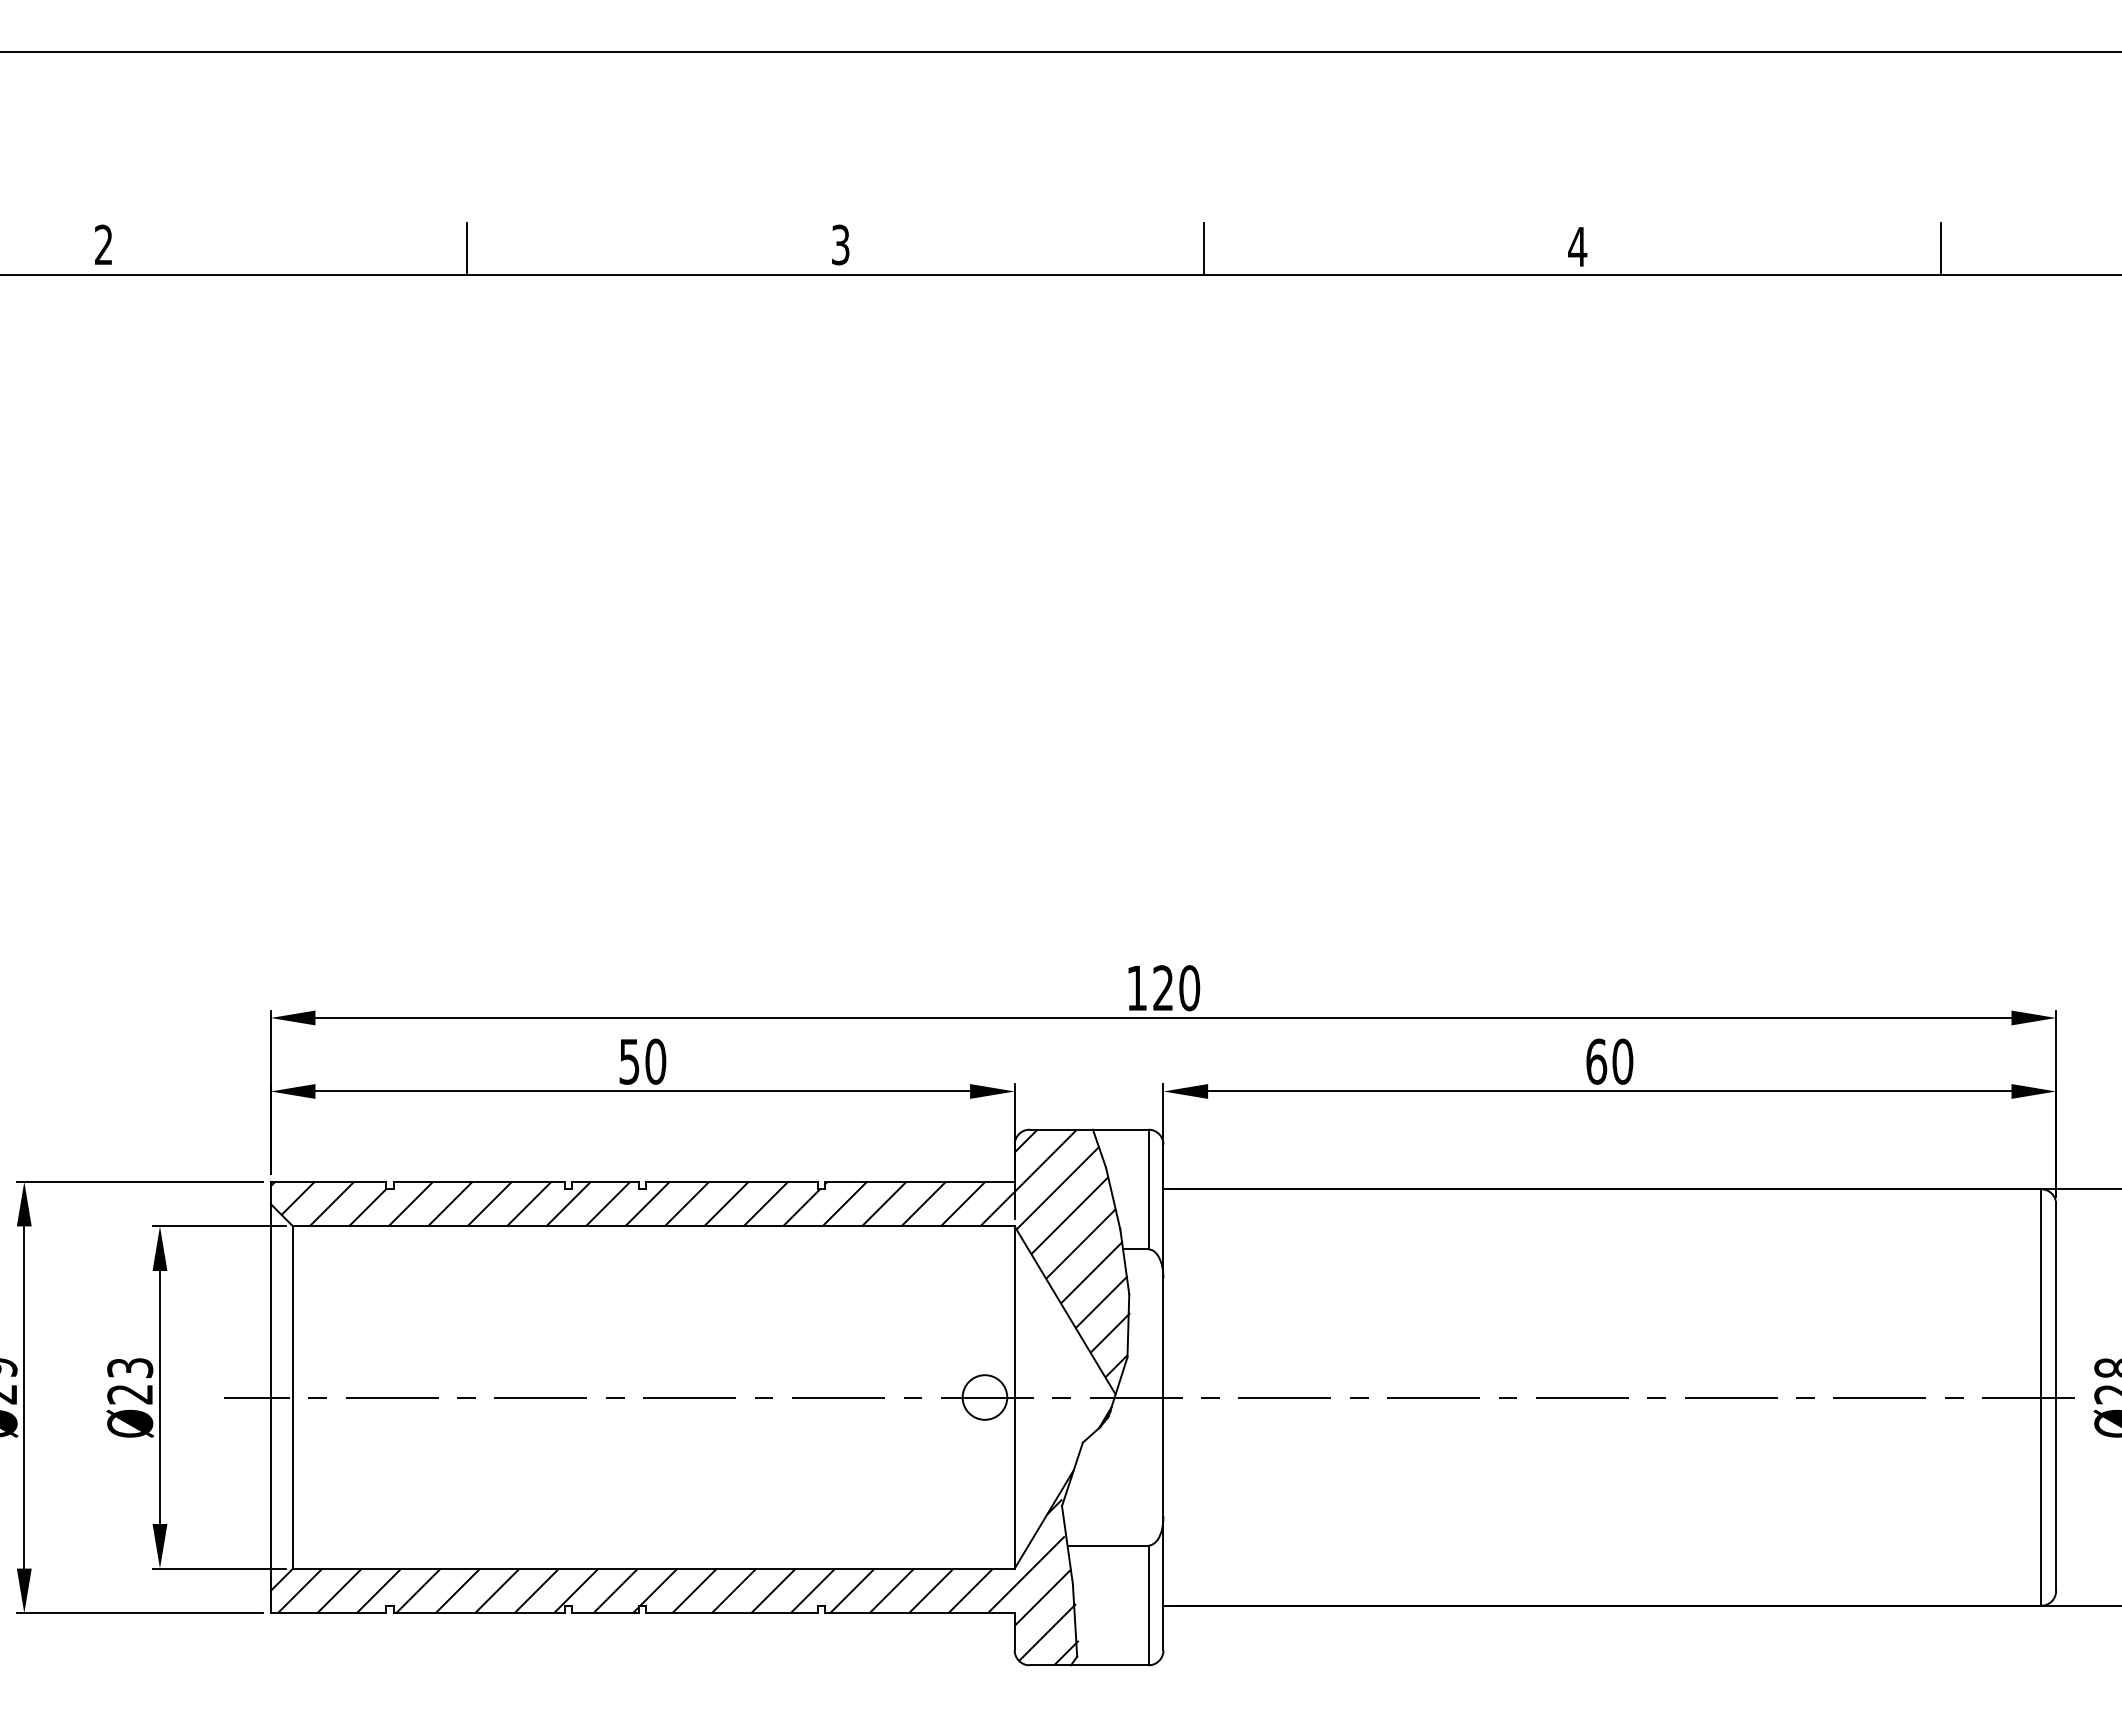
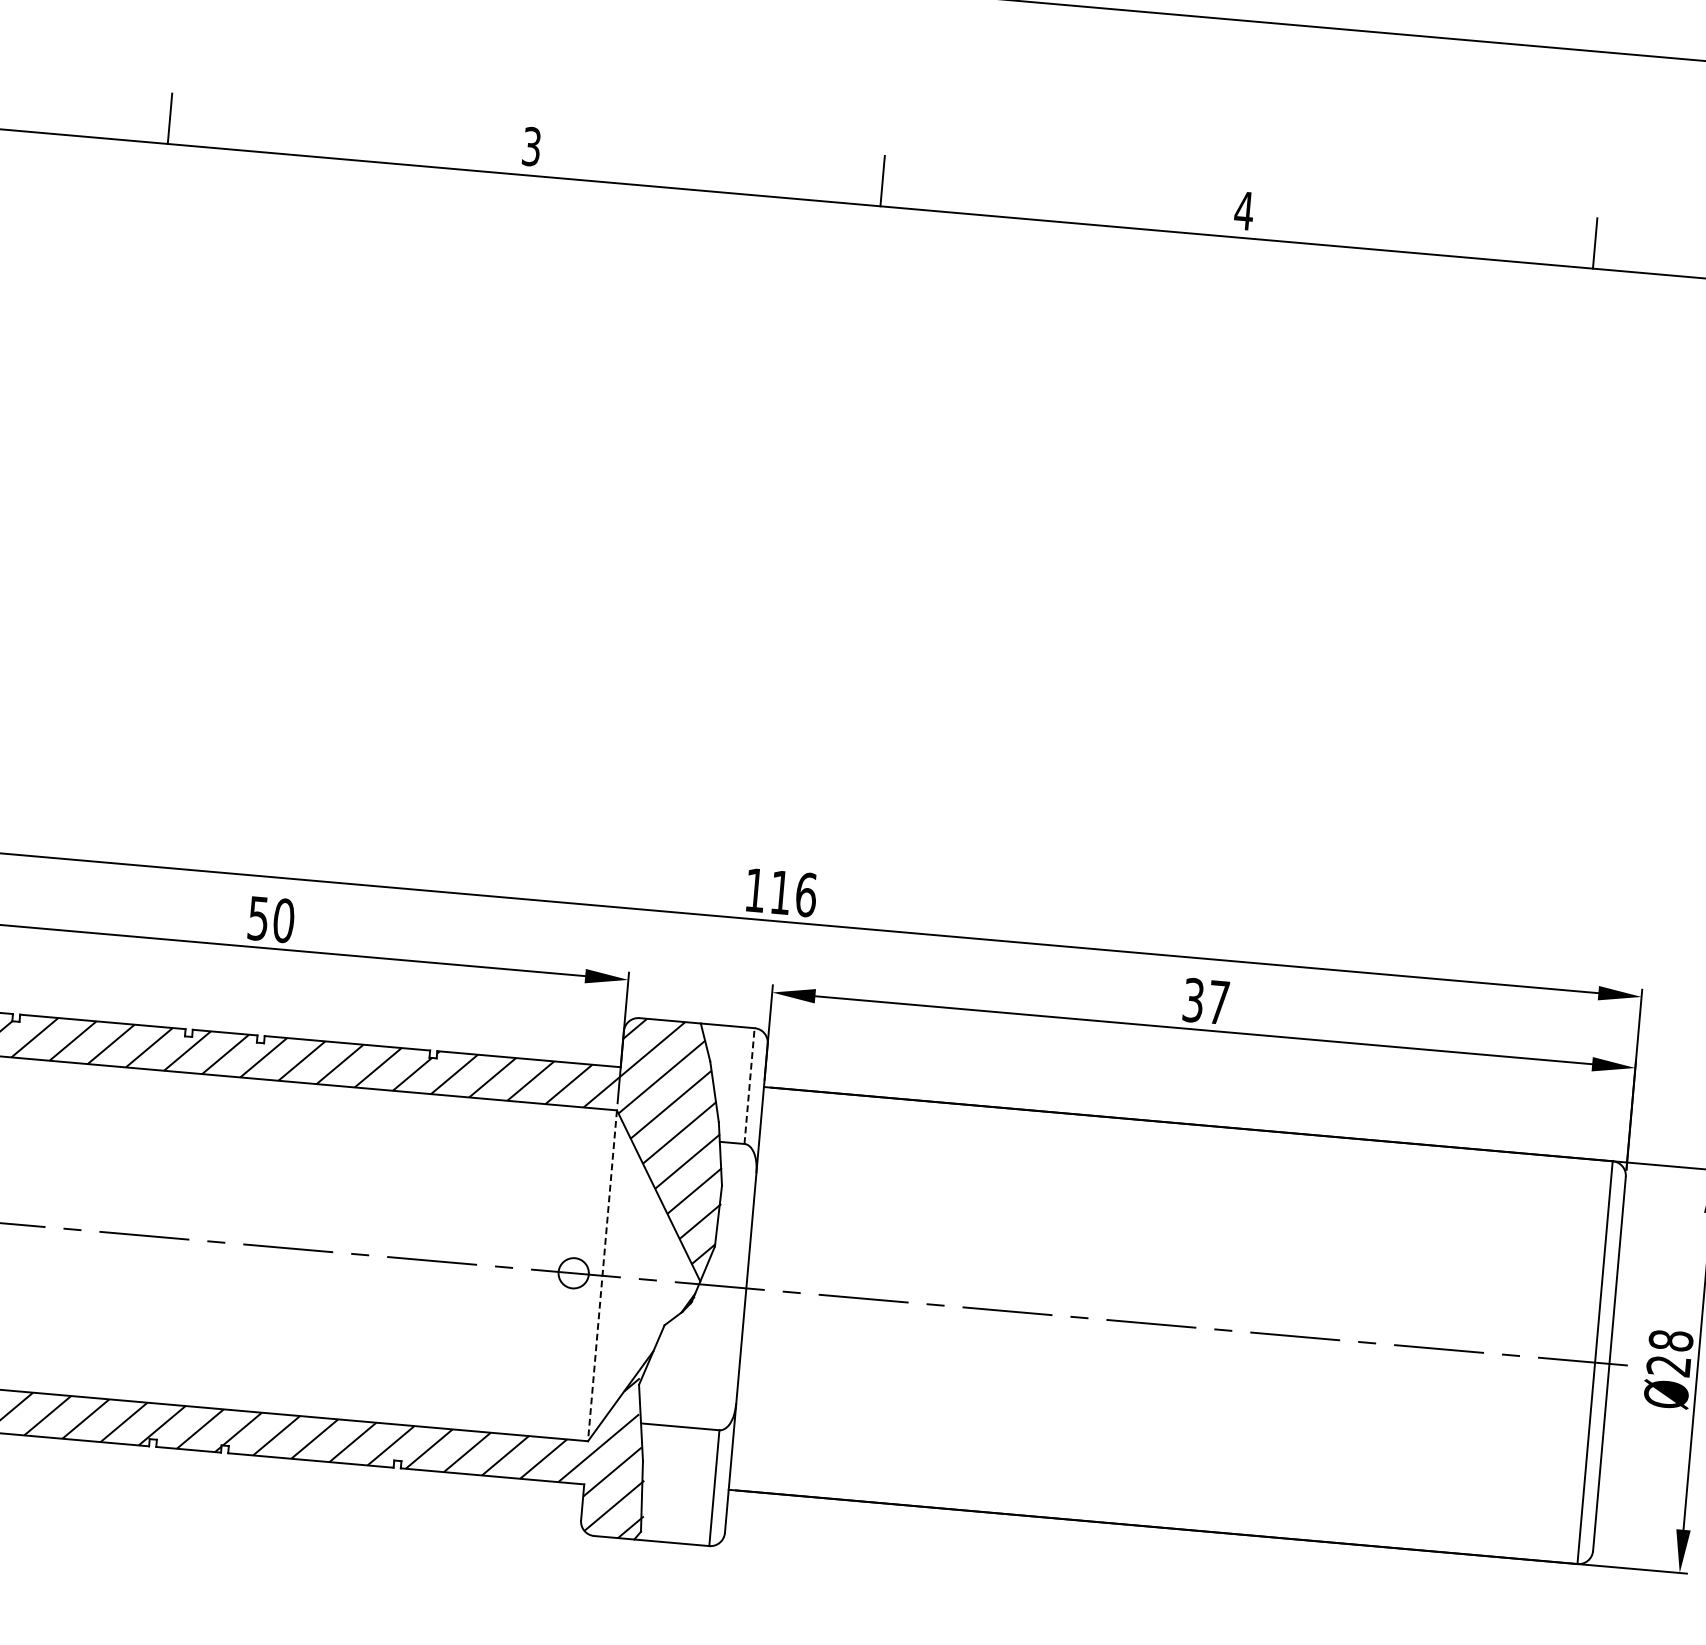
text: (1176, 988) -> (793, 894), 120 -> 116
text: (1609, 1061) -> (1206, 1001), 60 -> 37
line: (1148, 1189) -> (749, 1086), solid -> dashed
circle: (984, 1397) -> (573, 1273), size x0.7
line: (1014, 1398) -> (602, 1276), solid -> dashed

